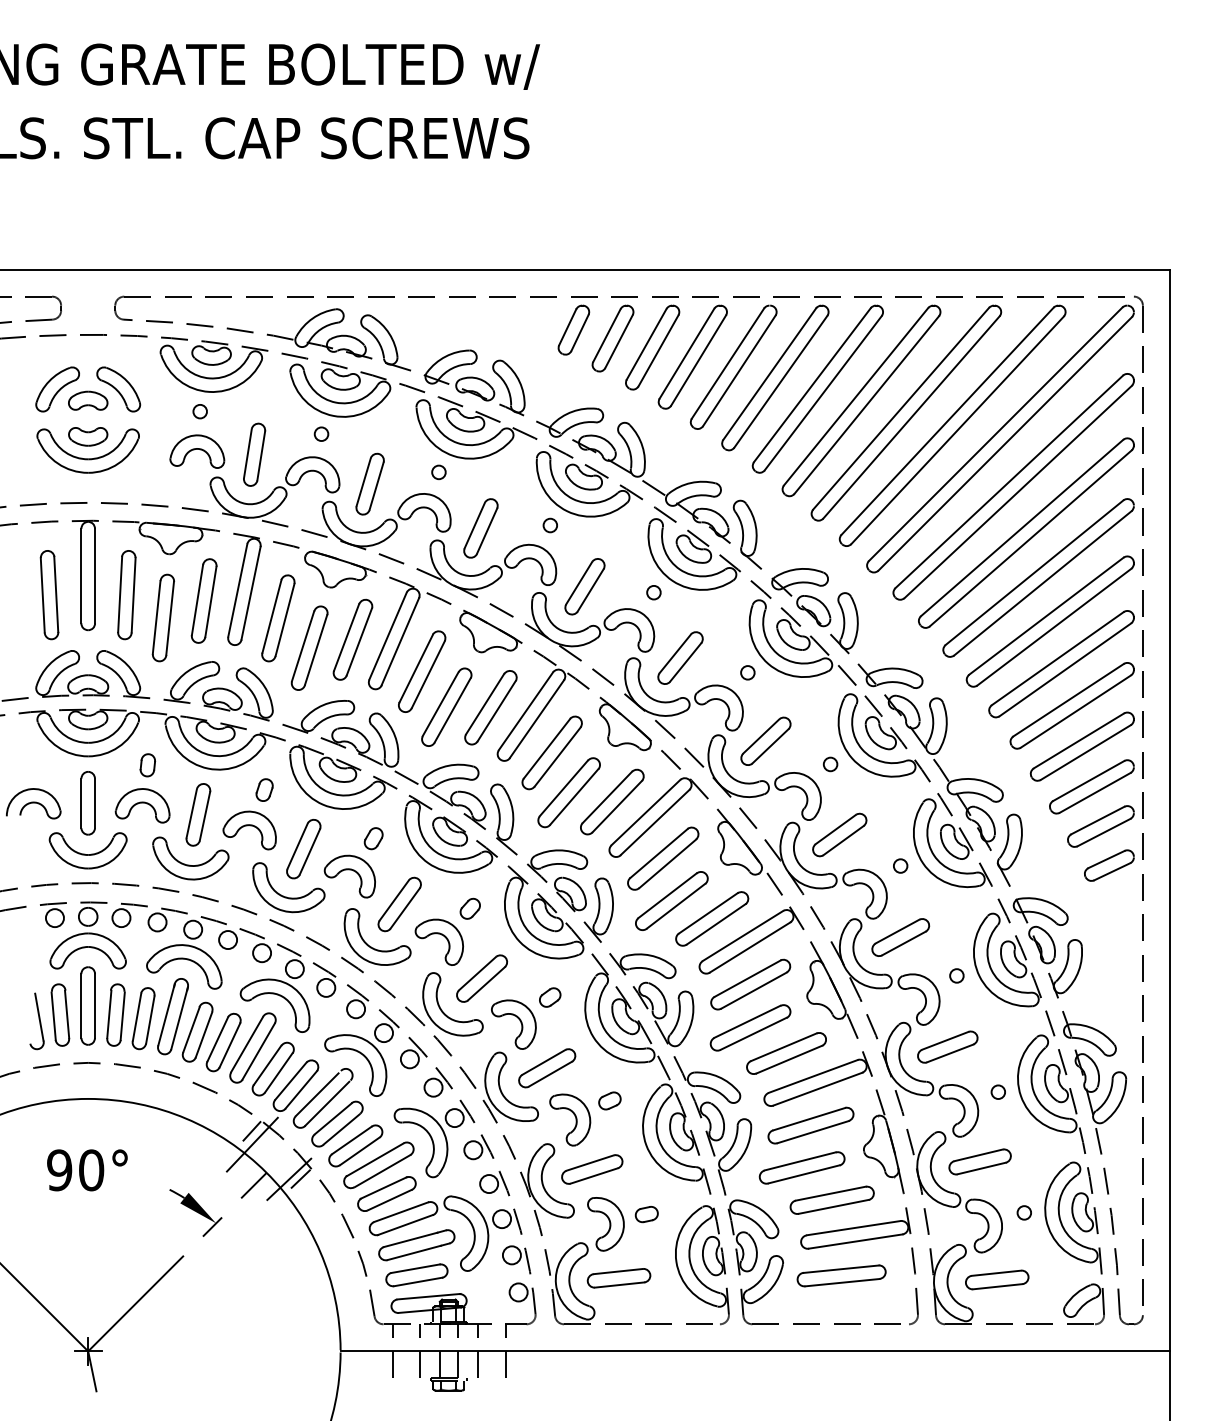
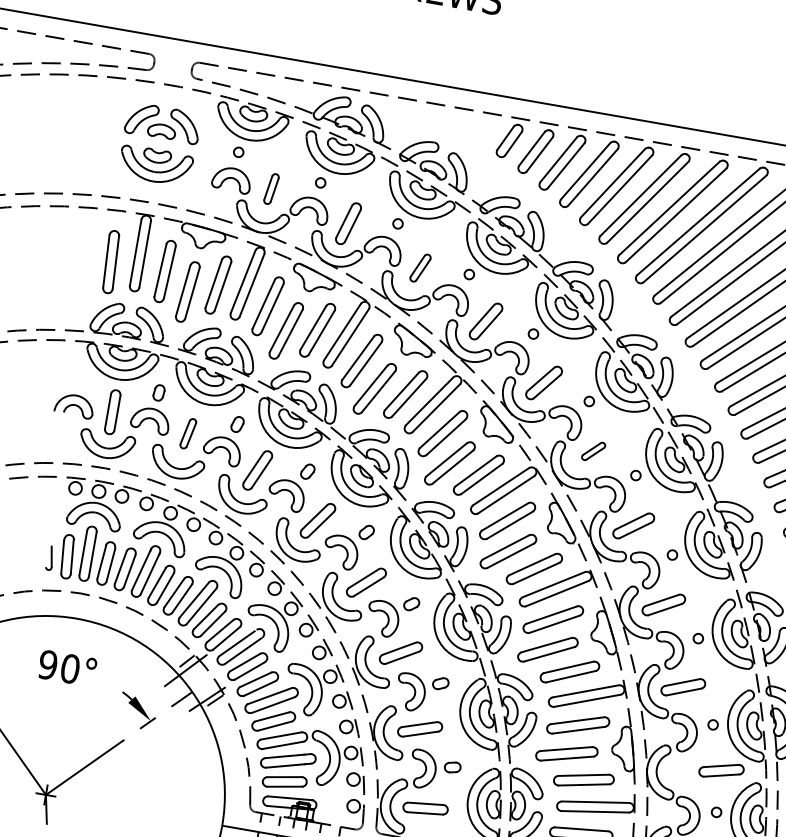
part: (254, 454) -> (271, 188), size x0.7
part: (480, 528) -> (420, 268), size x0.7
part: (765, 740) -> (593, 450), size x0.6
part: (198, 814) -> (188, 433), size x0.7
part: (36, 1021) -> (50, 558), size x0.6
part: (979, 1161) -> (721, 770), moved

